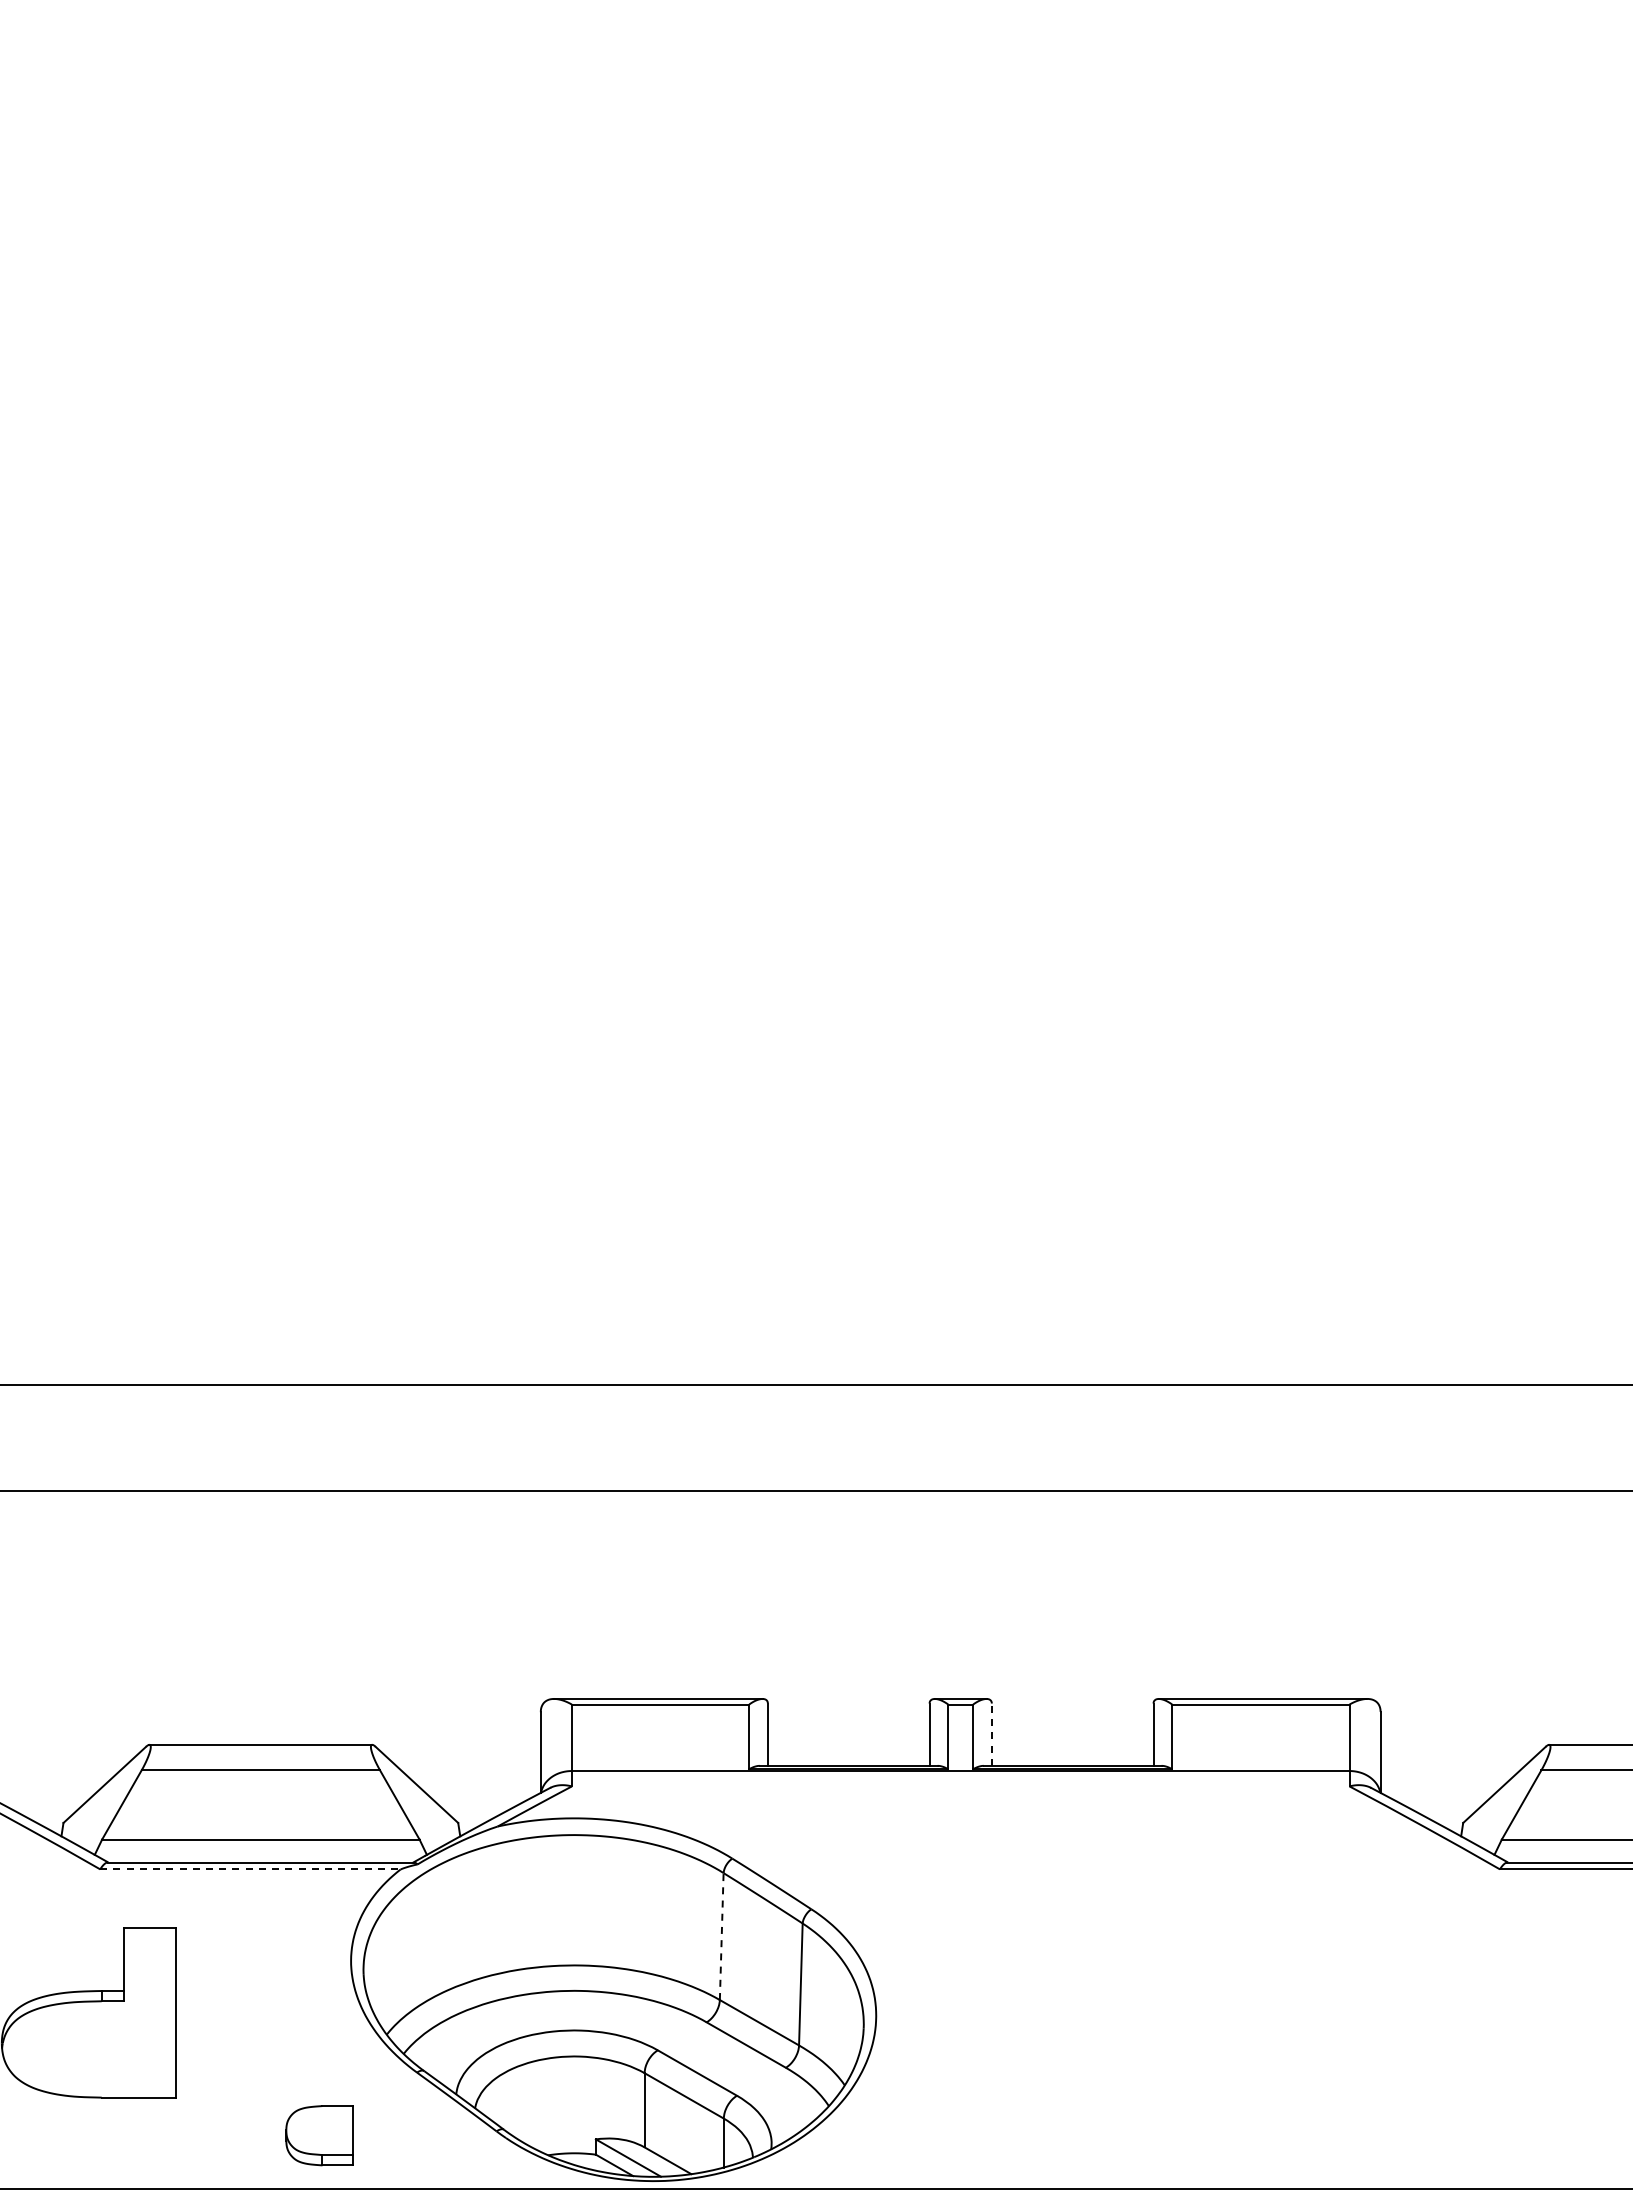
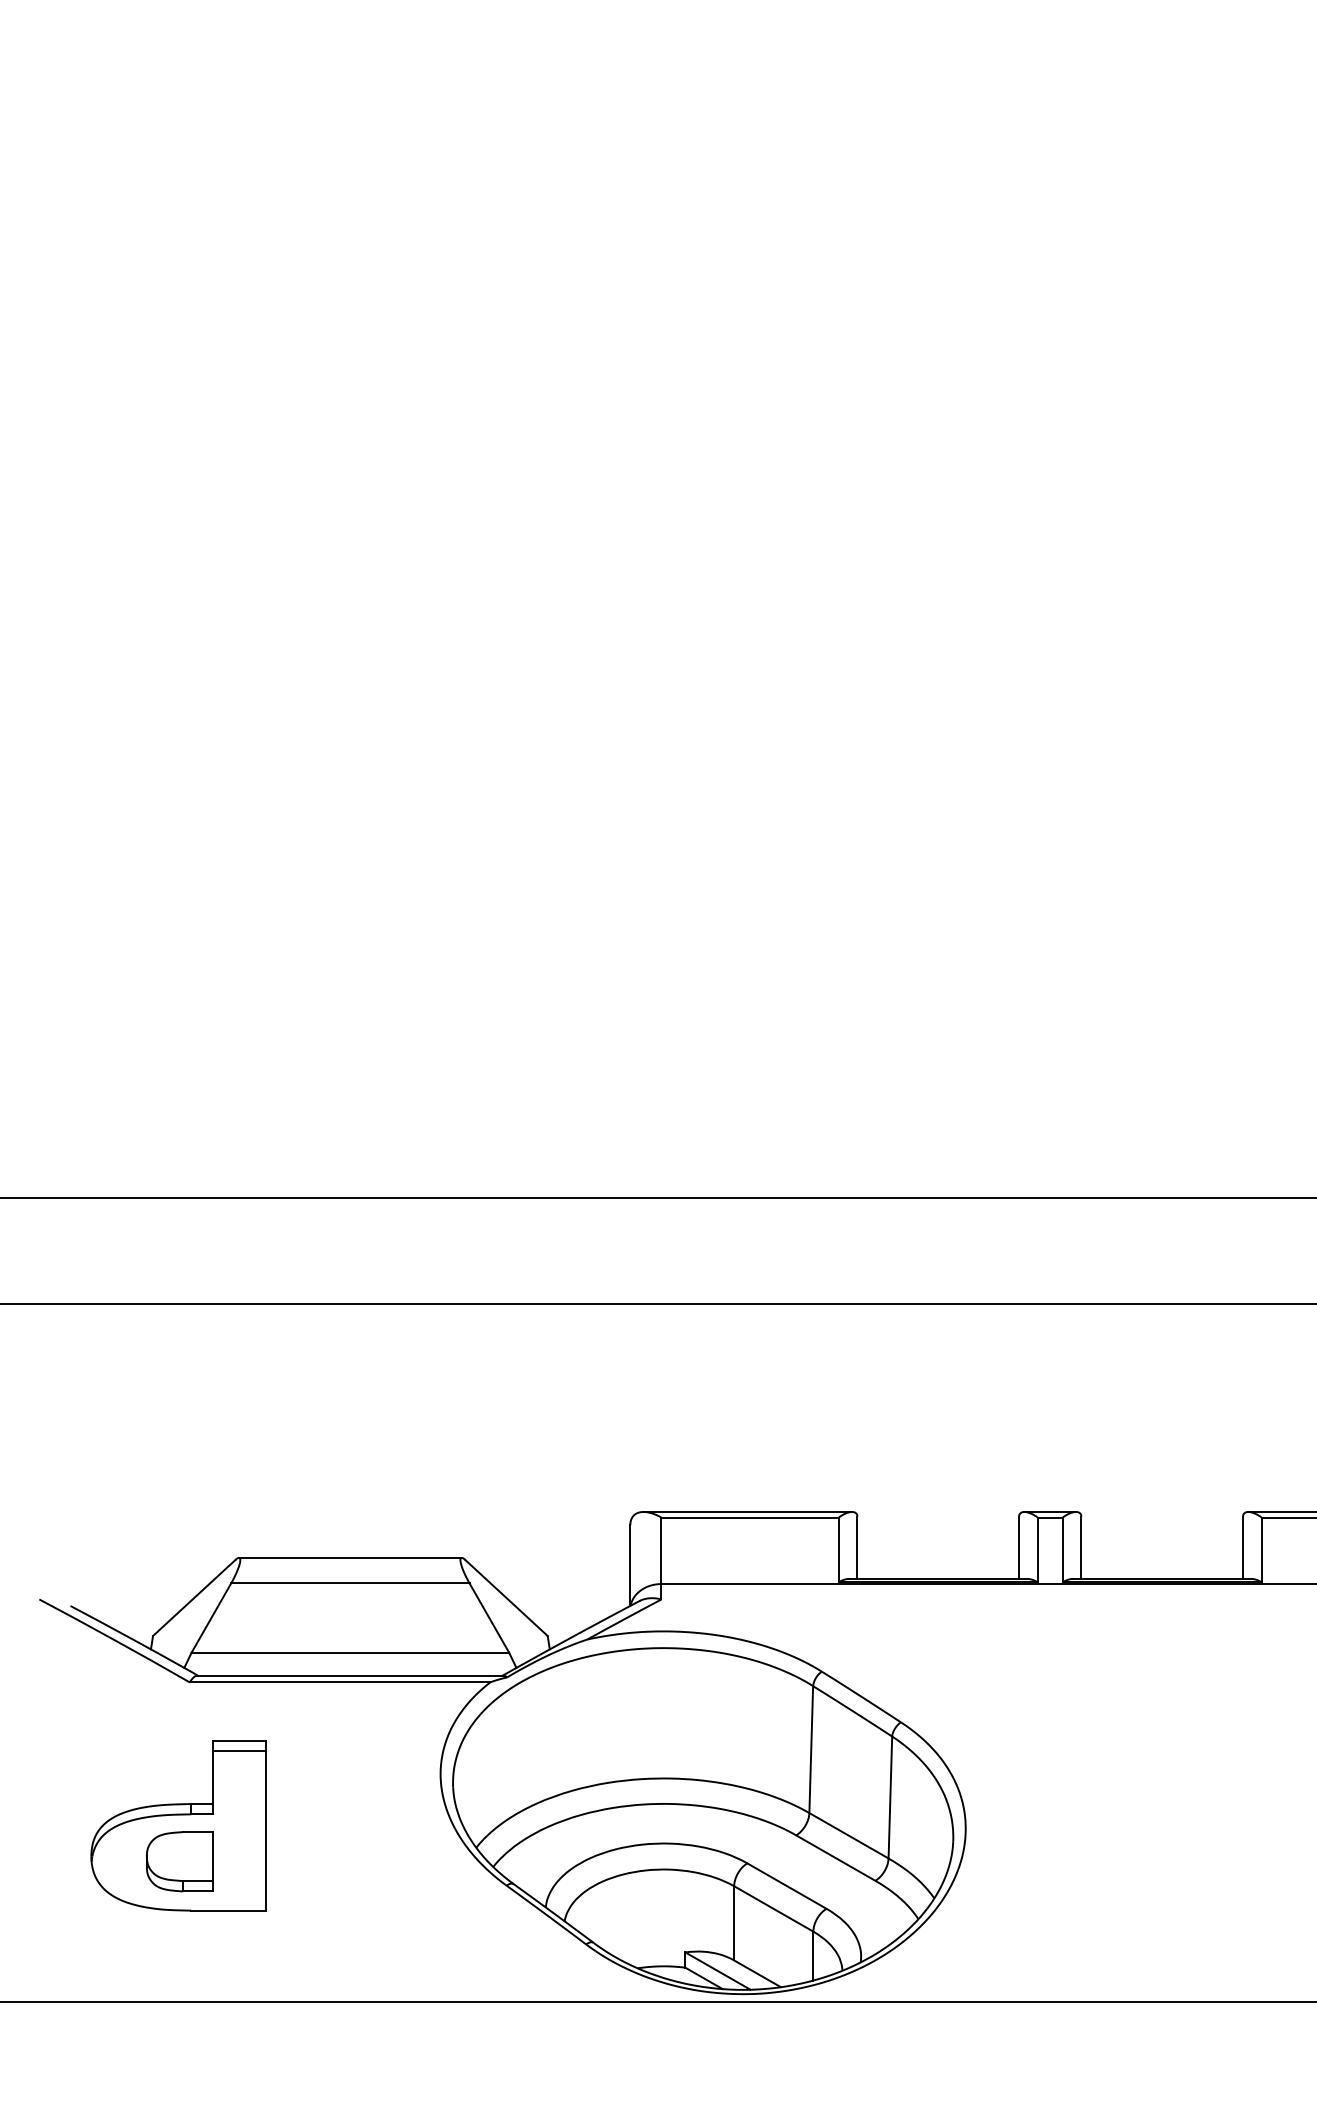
line: (991, 1734) -> (1081, 1547), dashed -> solid
line: (251, 1869) -> (341, 1682), dashed -> solid
line: (721, 1936) -> (811, 1749), dashed -> solid
line: (149, 1938) -> (239, 1751), added
part: (319, 2135) -> (180, 1861), moved

